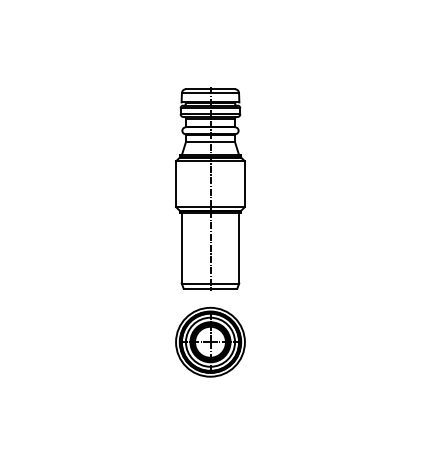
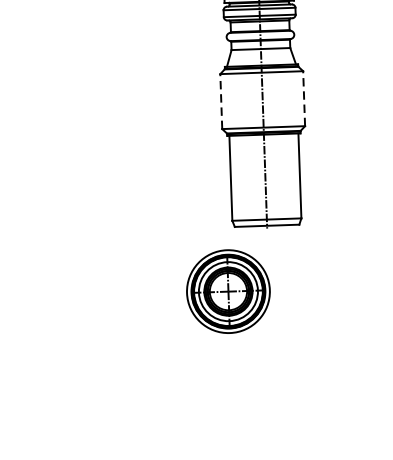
line: (176, 184) -> (221, 101), solid -> dashed
line: (244, 184) -> (303, 99), solid -> dashed
part: (210, 341) -> (228, 290), moved

